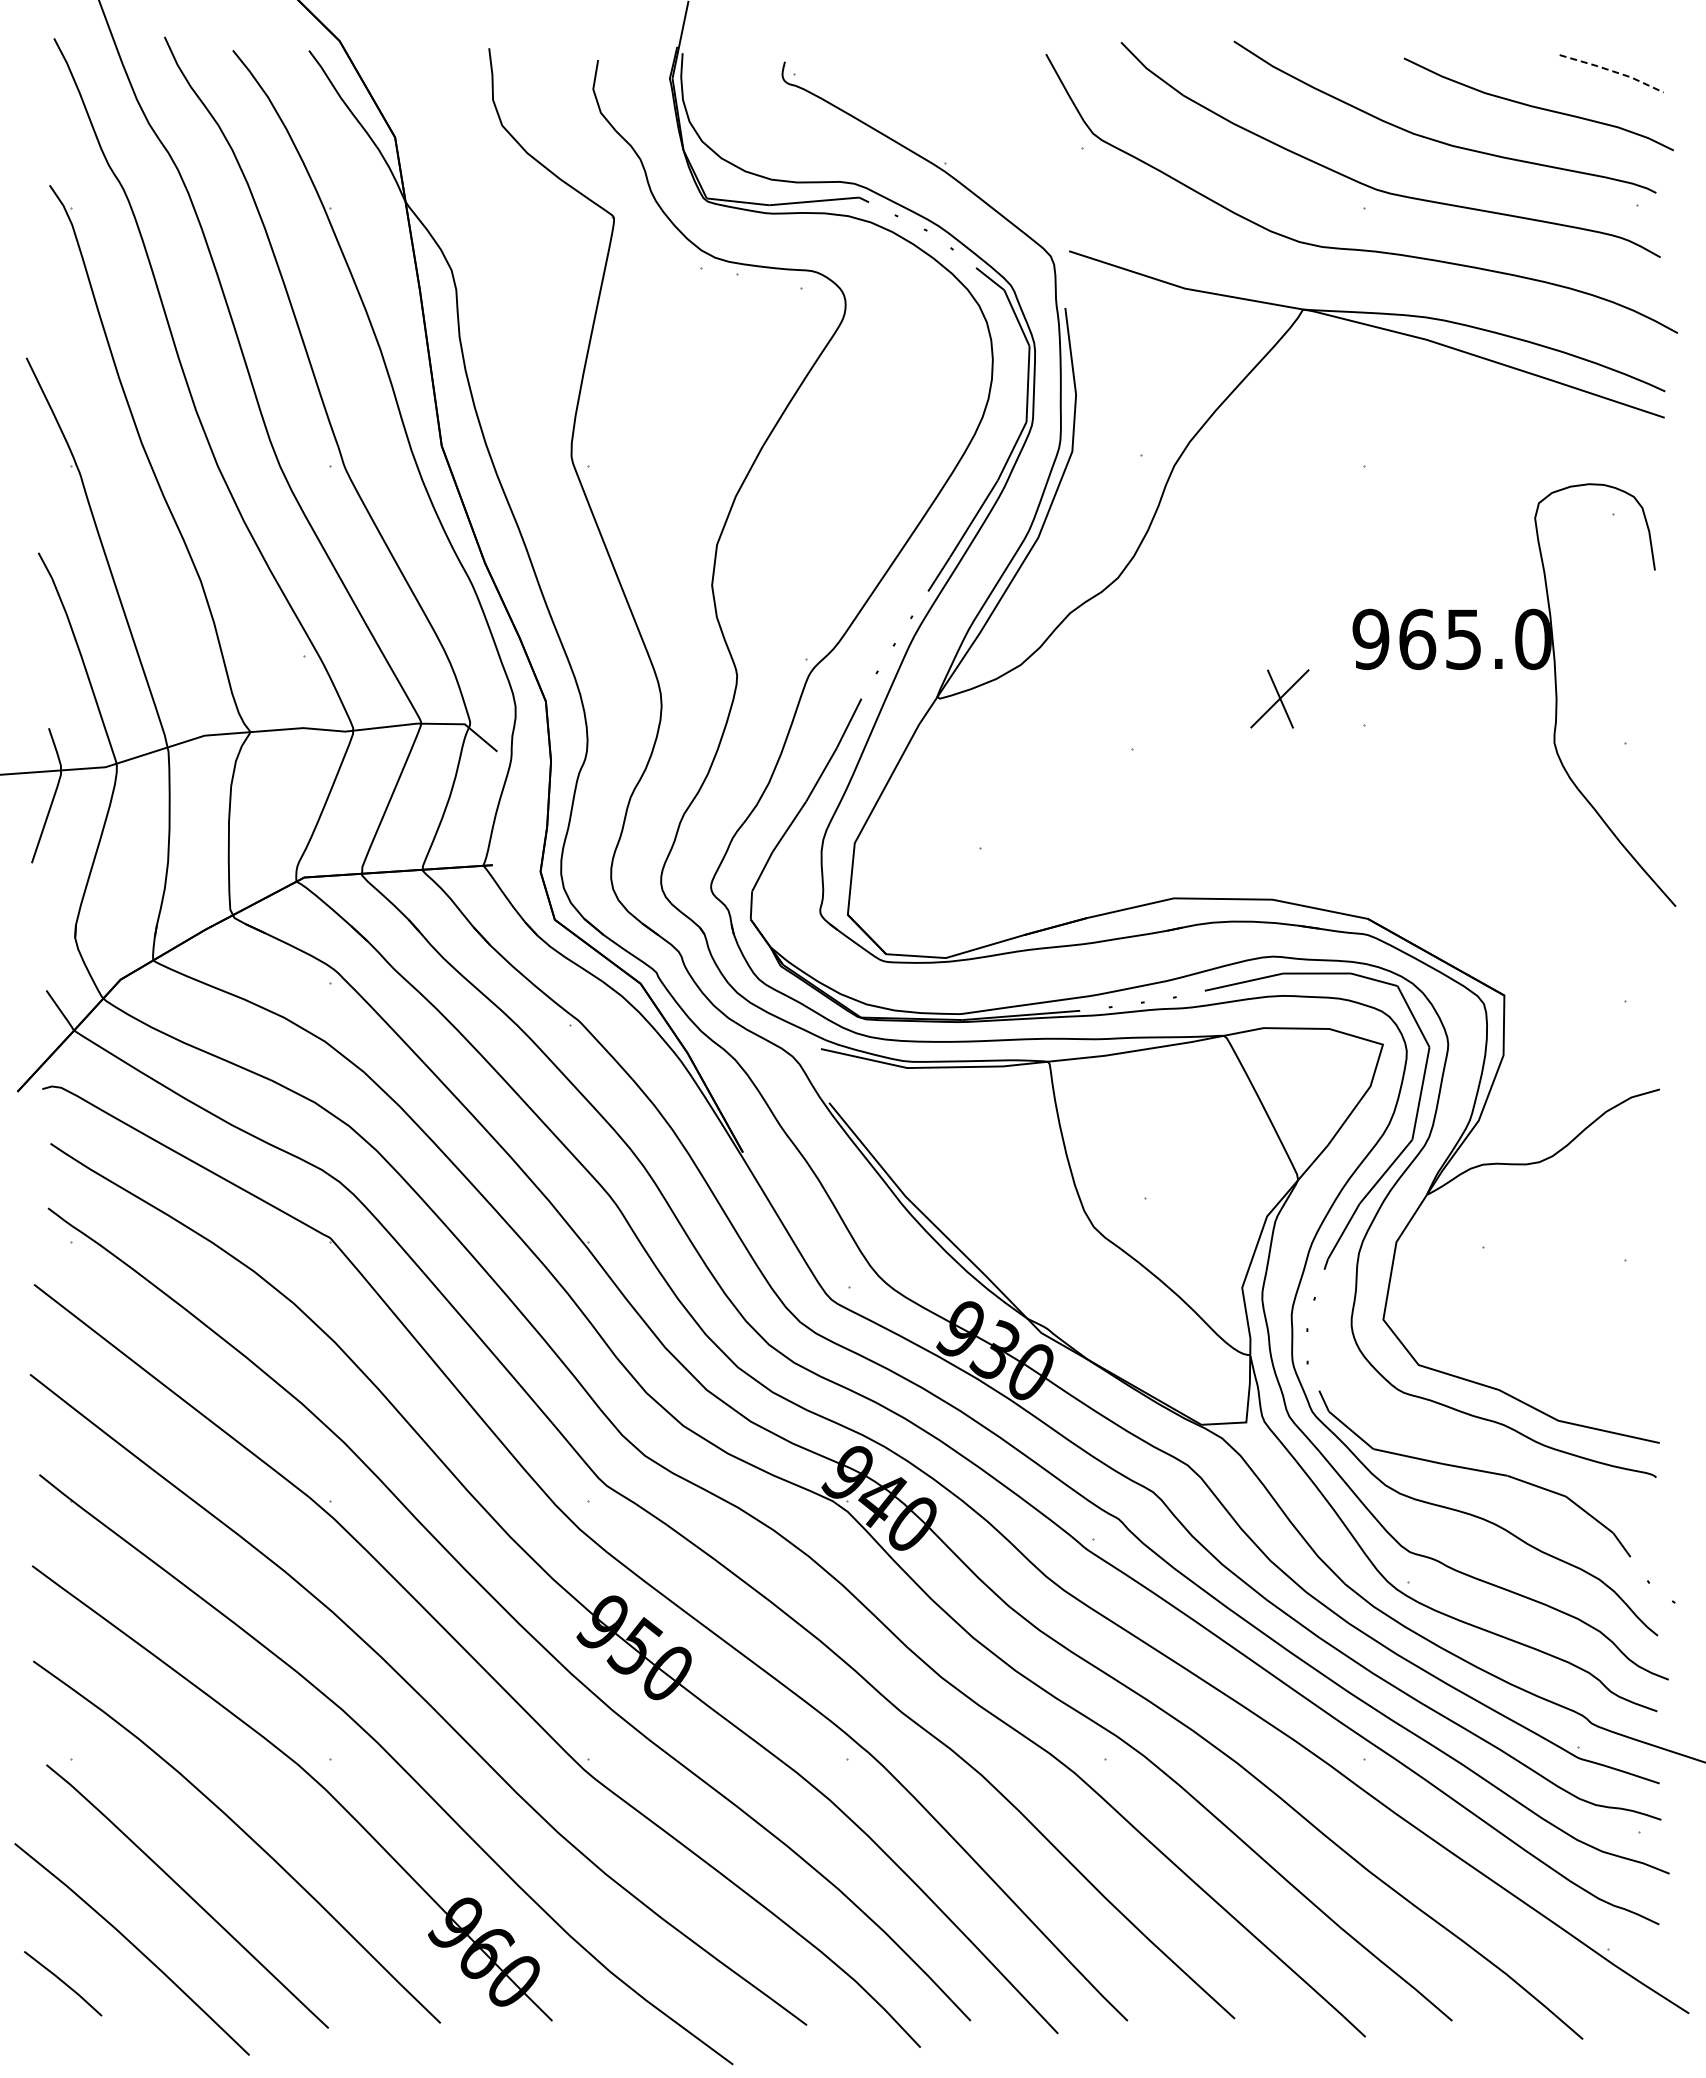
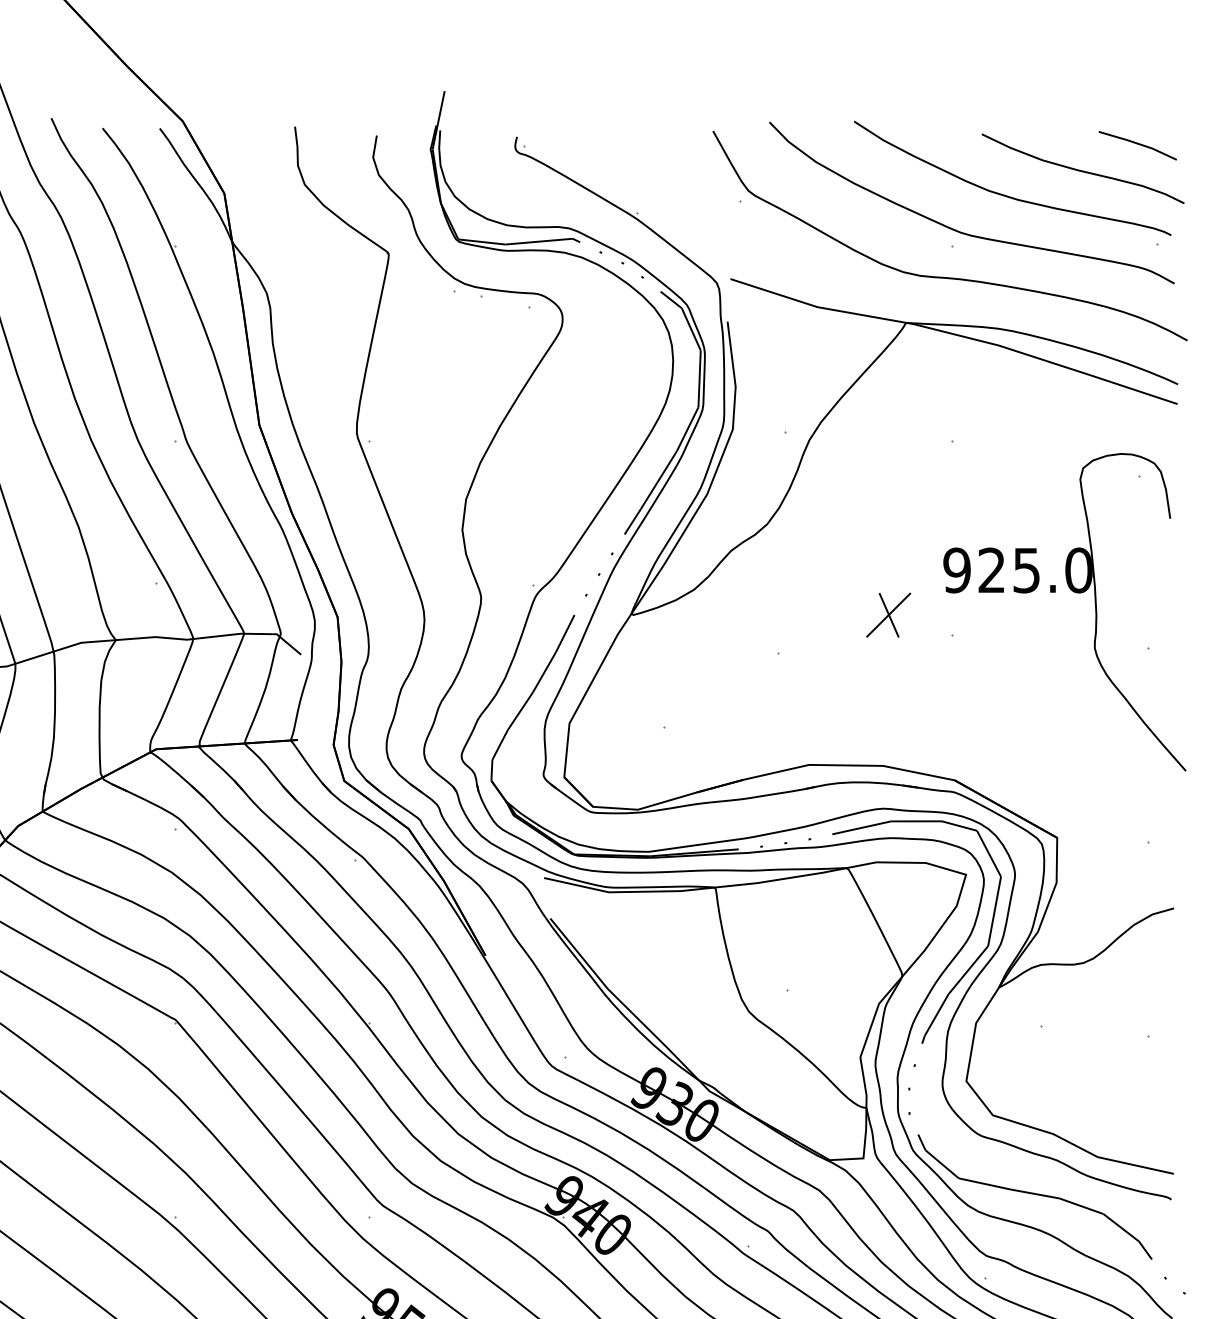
line: (1612, 71) -> (1138, 144), dashed -> solid
text: (1417, 639) -> (992, 570), 965.0 -> 925.0

